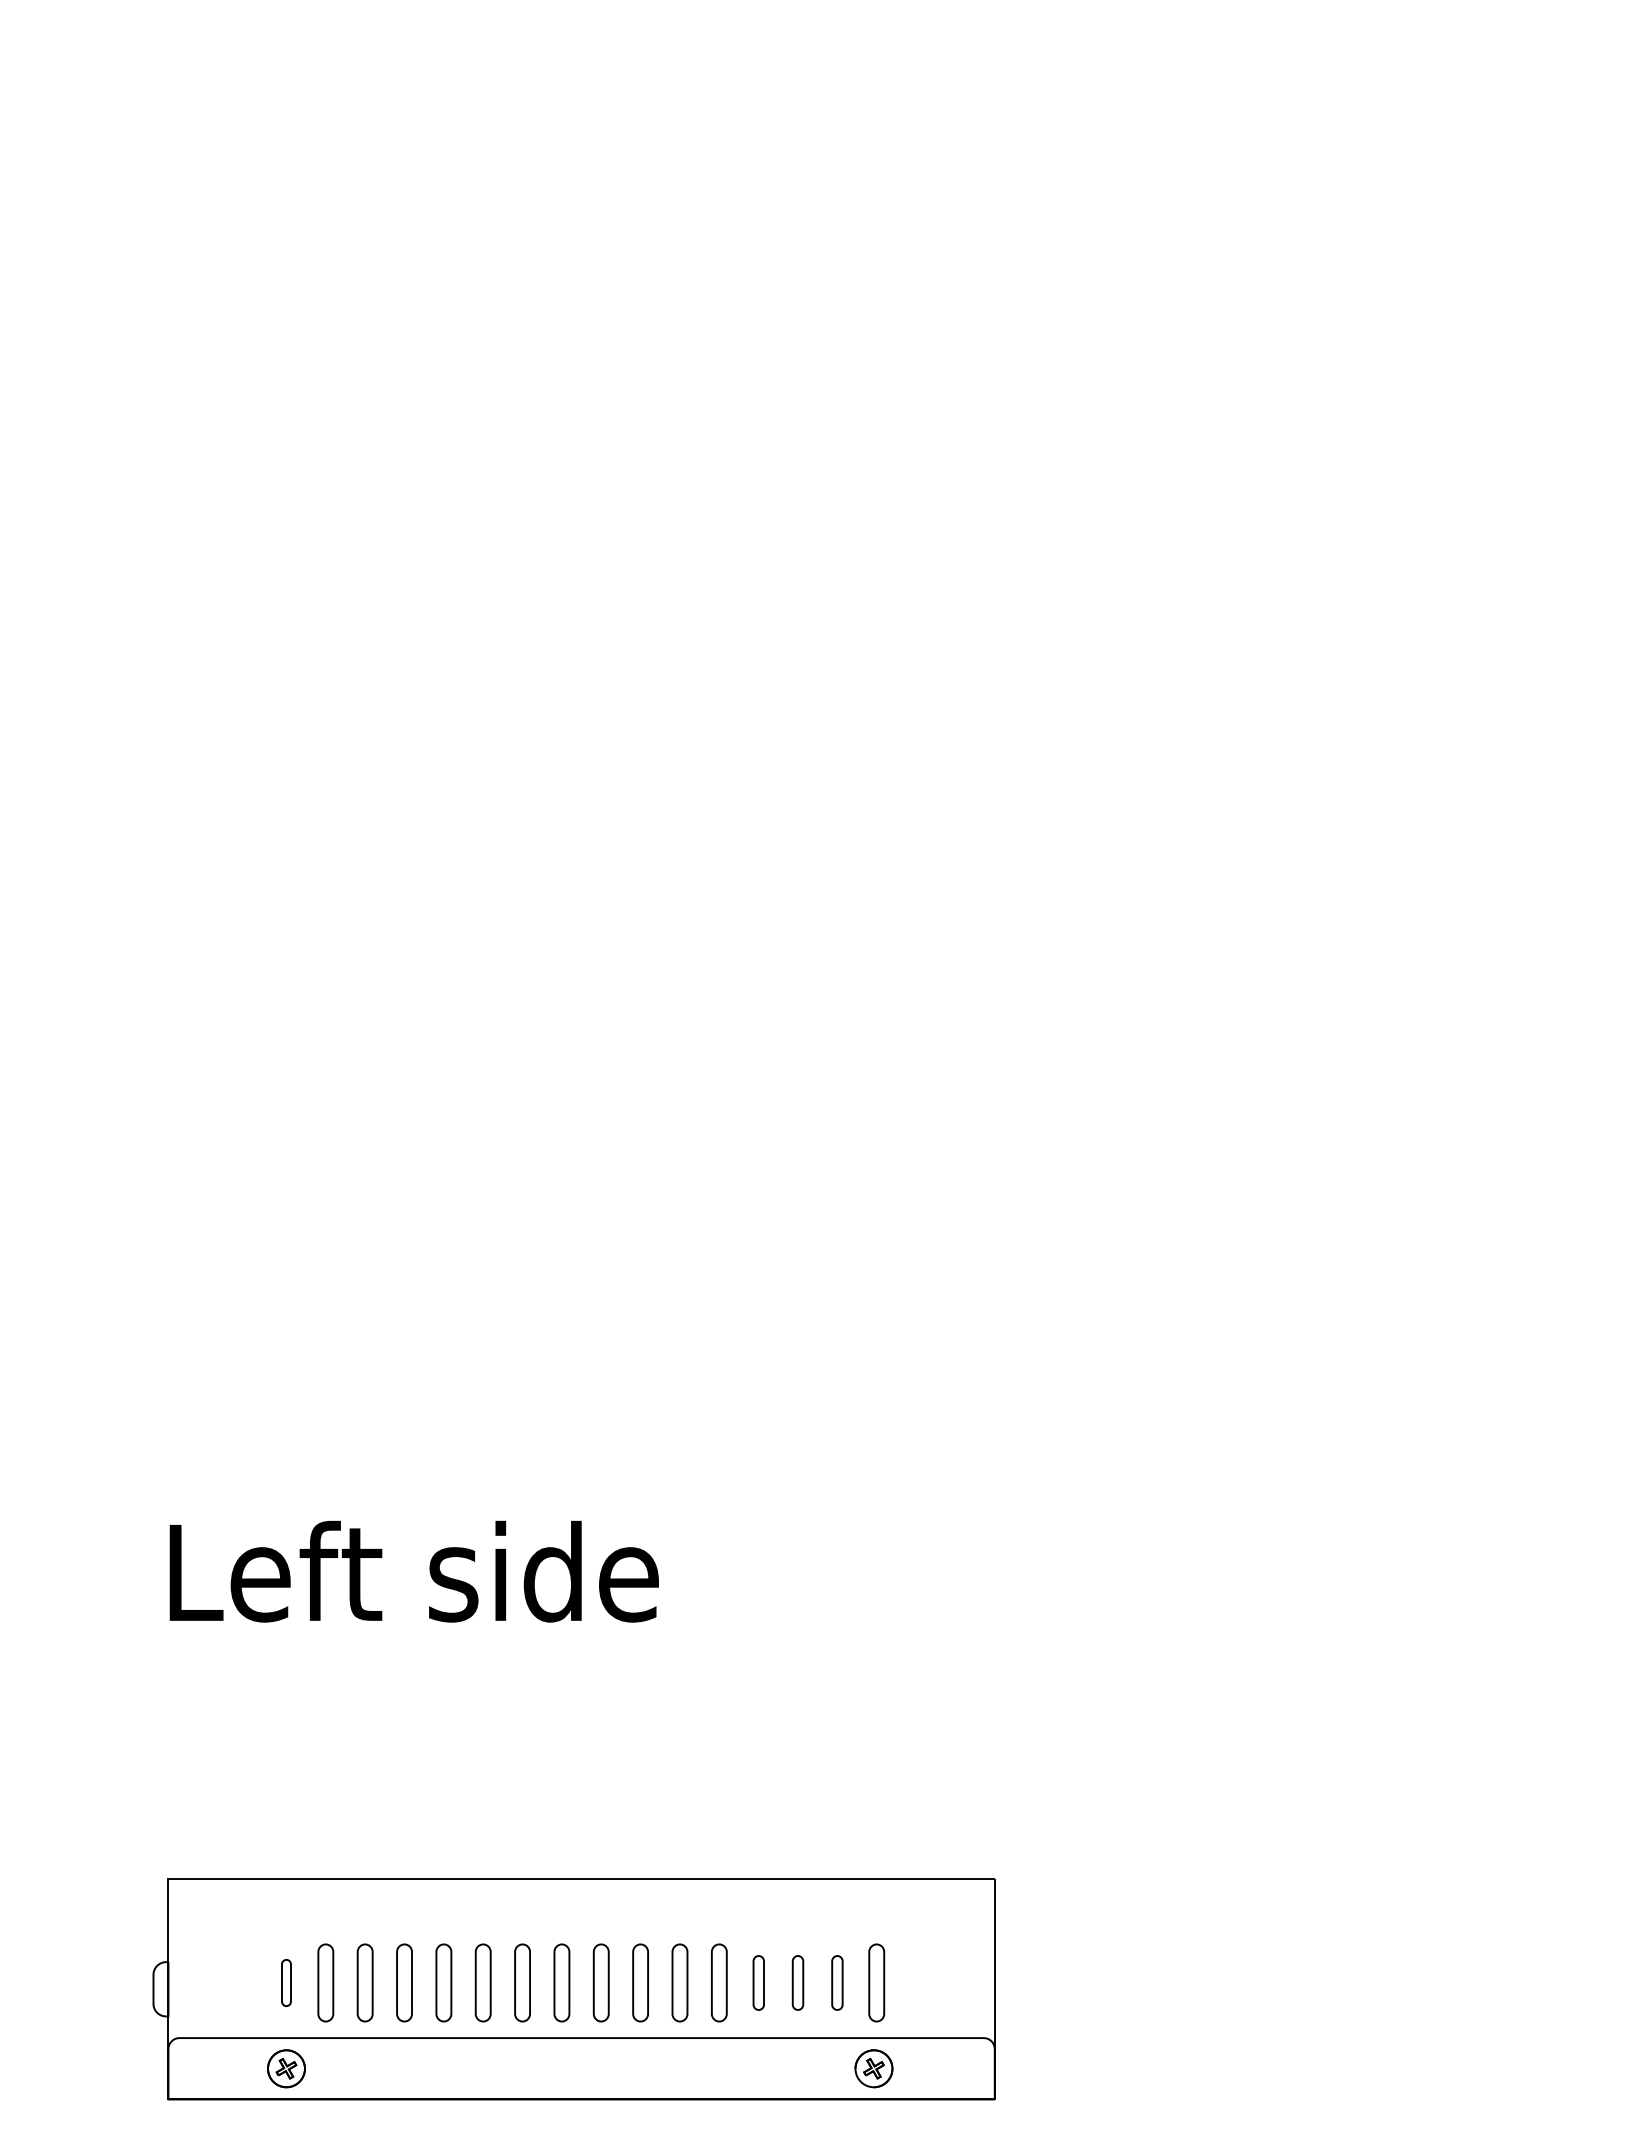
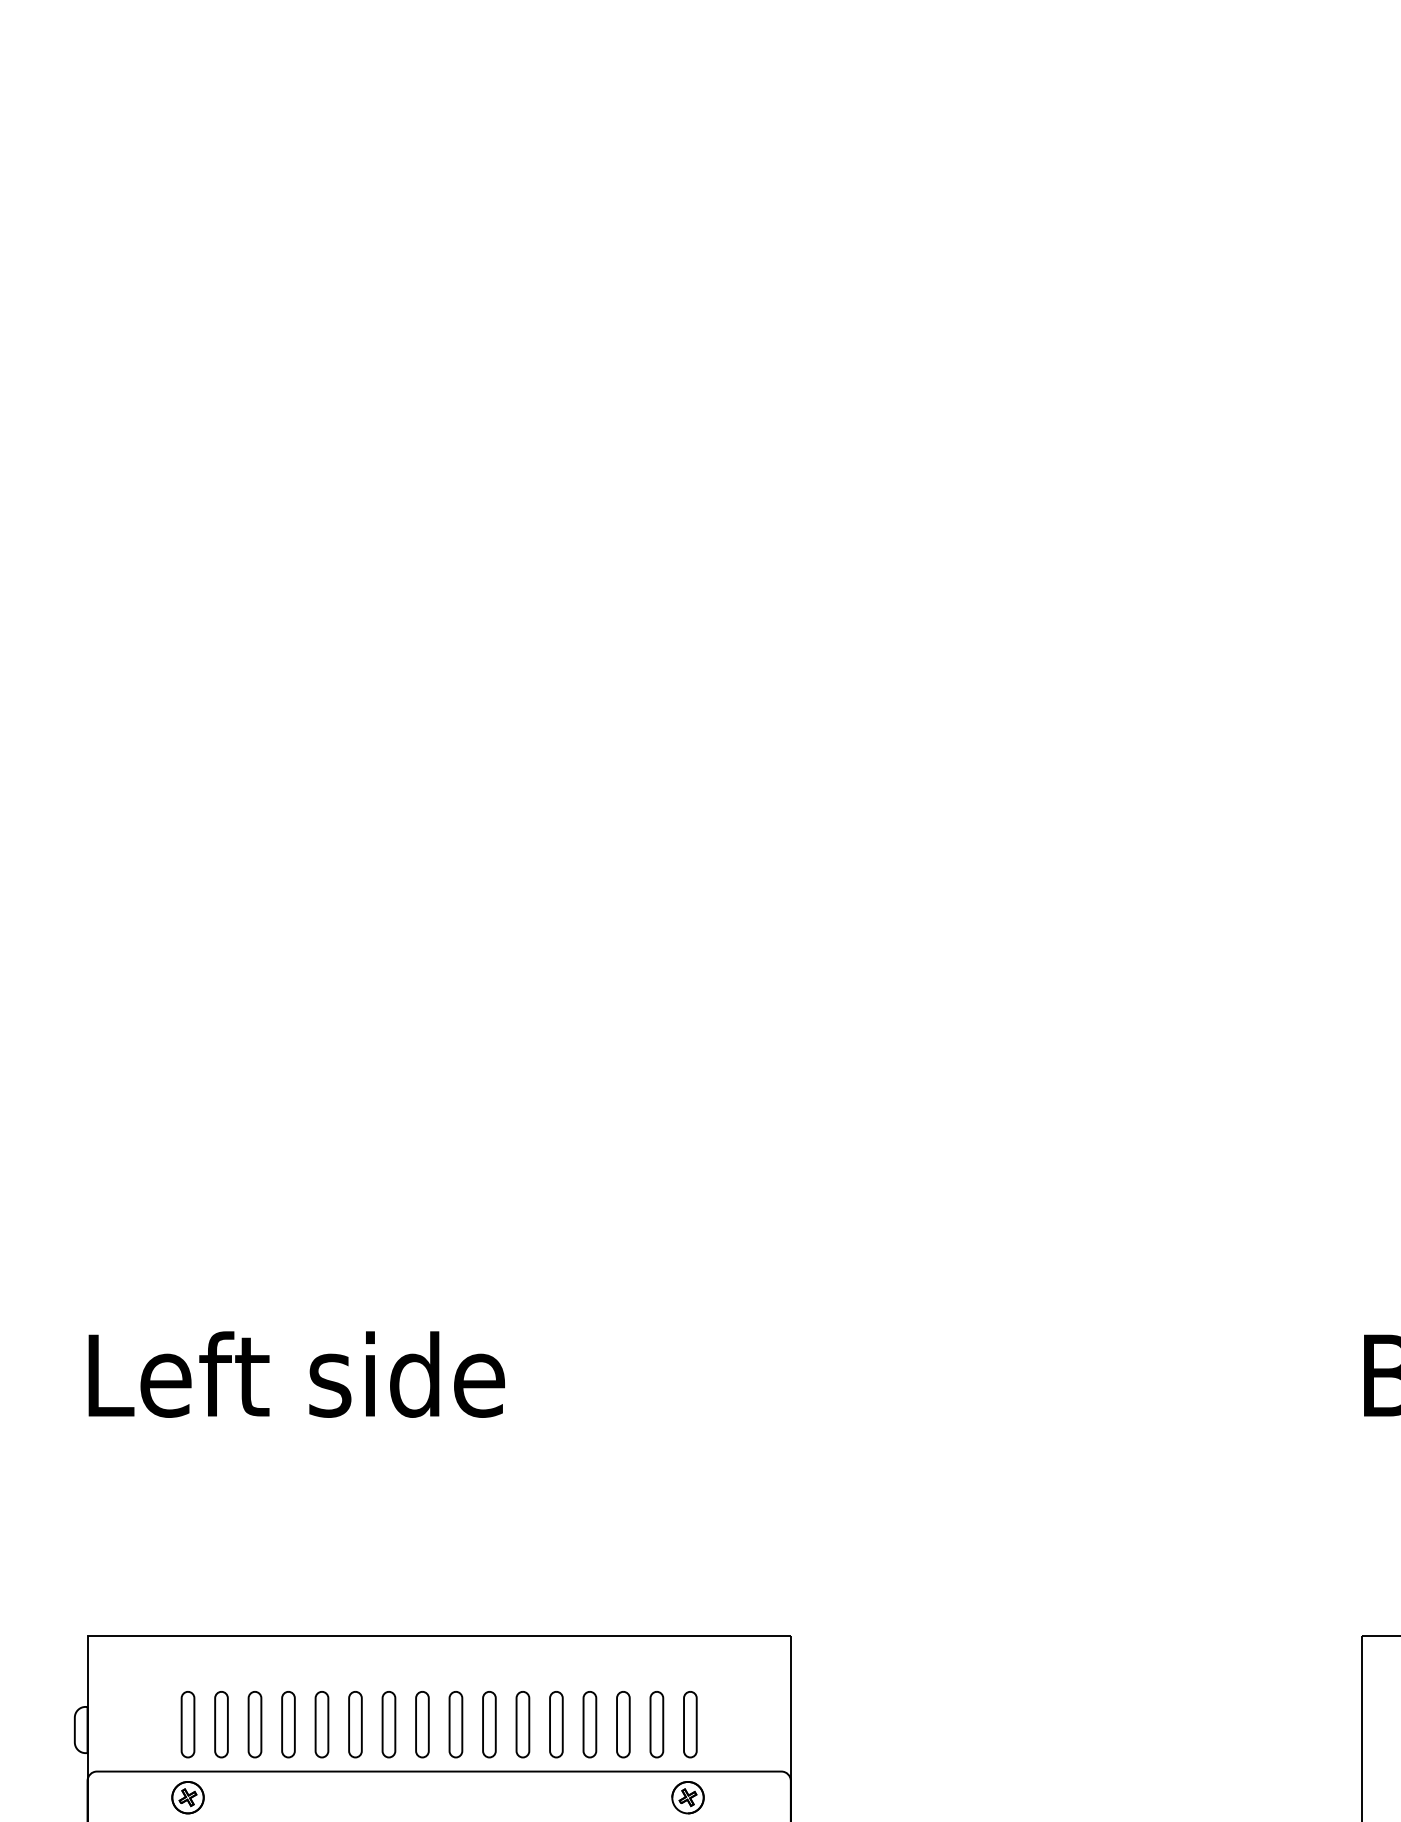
part: (286, 1982) -> (188, 1724), size x1.67
part: (758, 1982) -> (589, 1724), size x1.43
part: (797, 1982) -> (622, 1724), size x1.43
part: (837, 1982) -> (656, 1724), size x1.43

